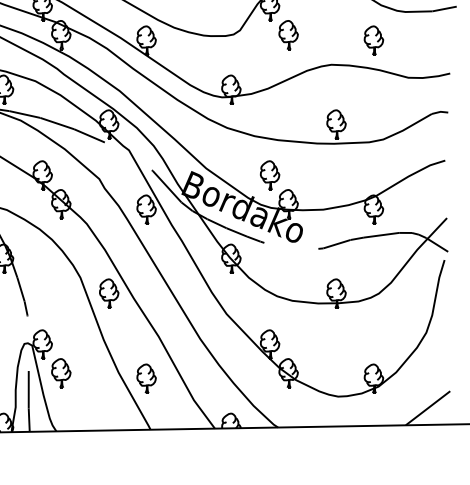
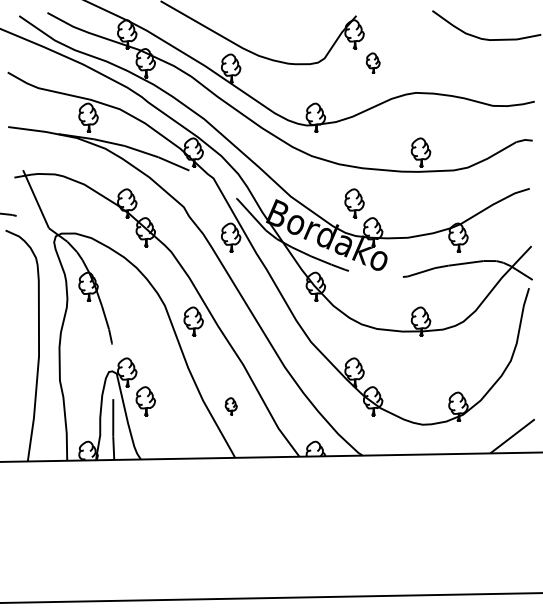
part: (288, 35) -> (373, 63), size x0.7
part: (373, 40) -> (458, 68), removed
part: (146, 378) -> (231, 406), size x0.6

